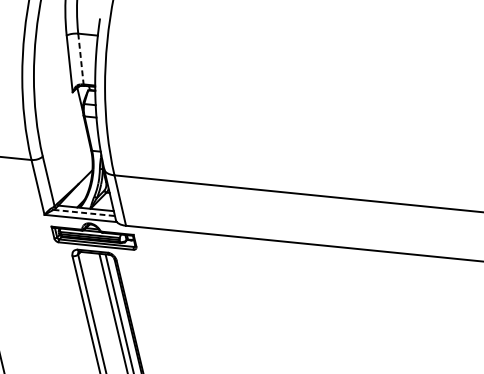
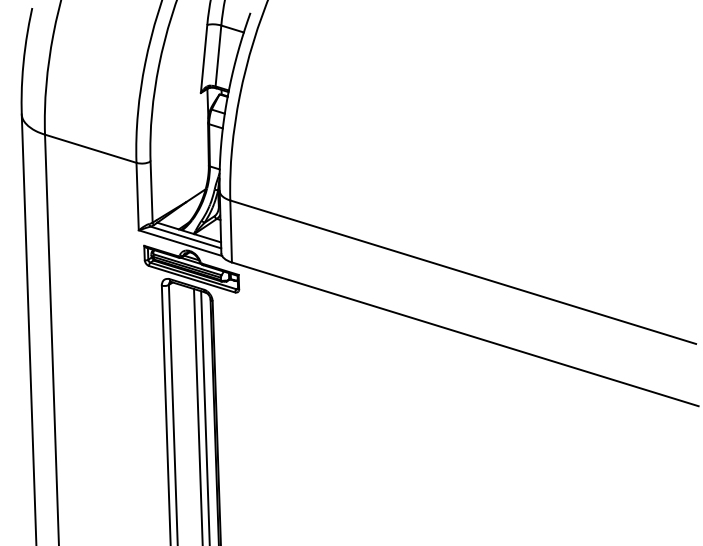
line: (80, 58) -> (218, 55), dashed -> solid
line: (83, 213) -> (185, 237), dashed -> solid

